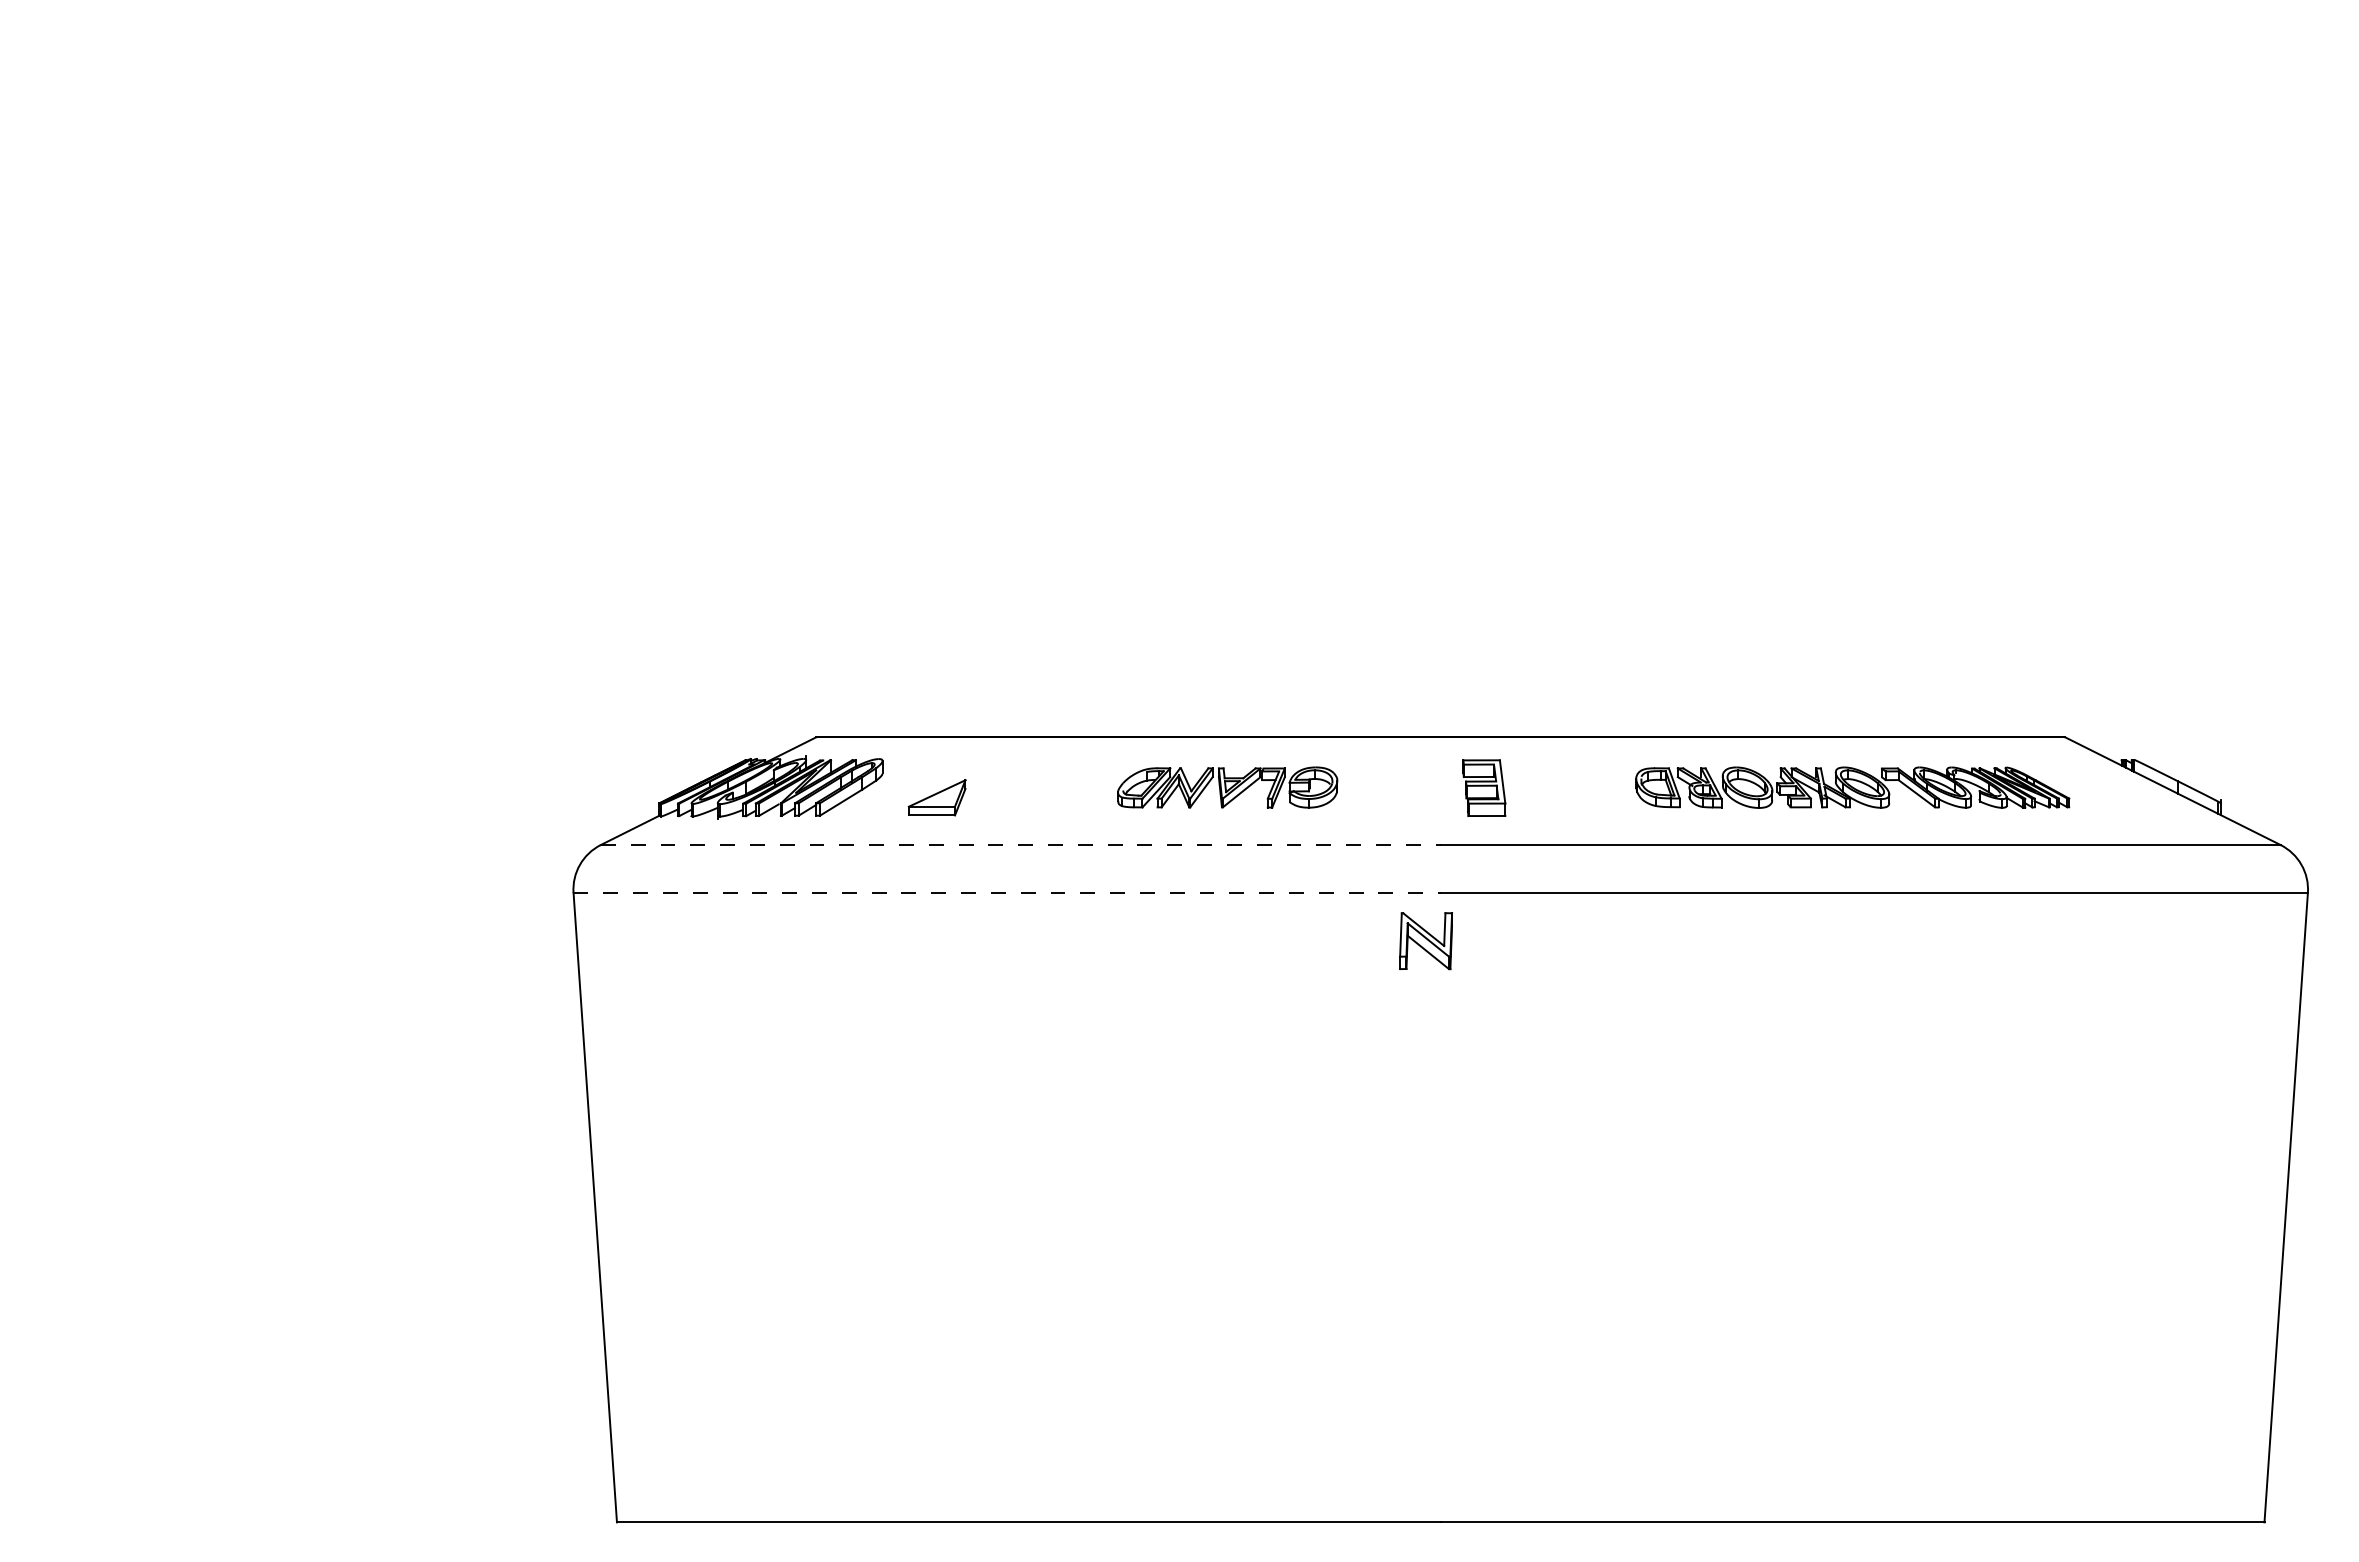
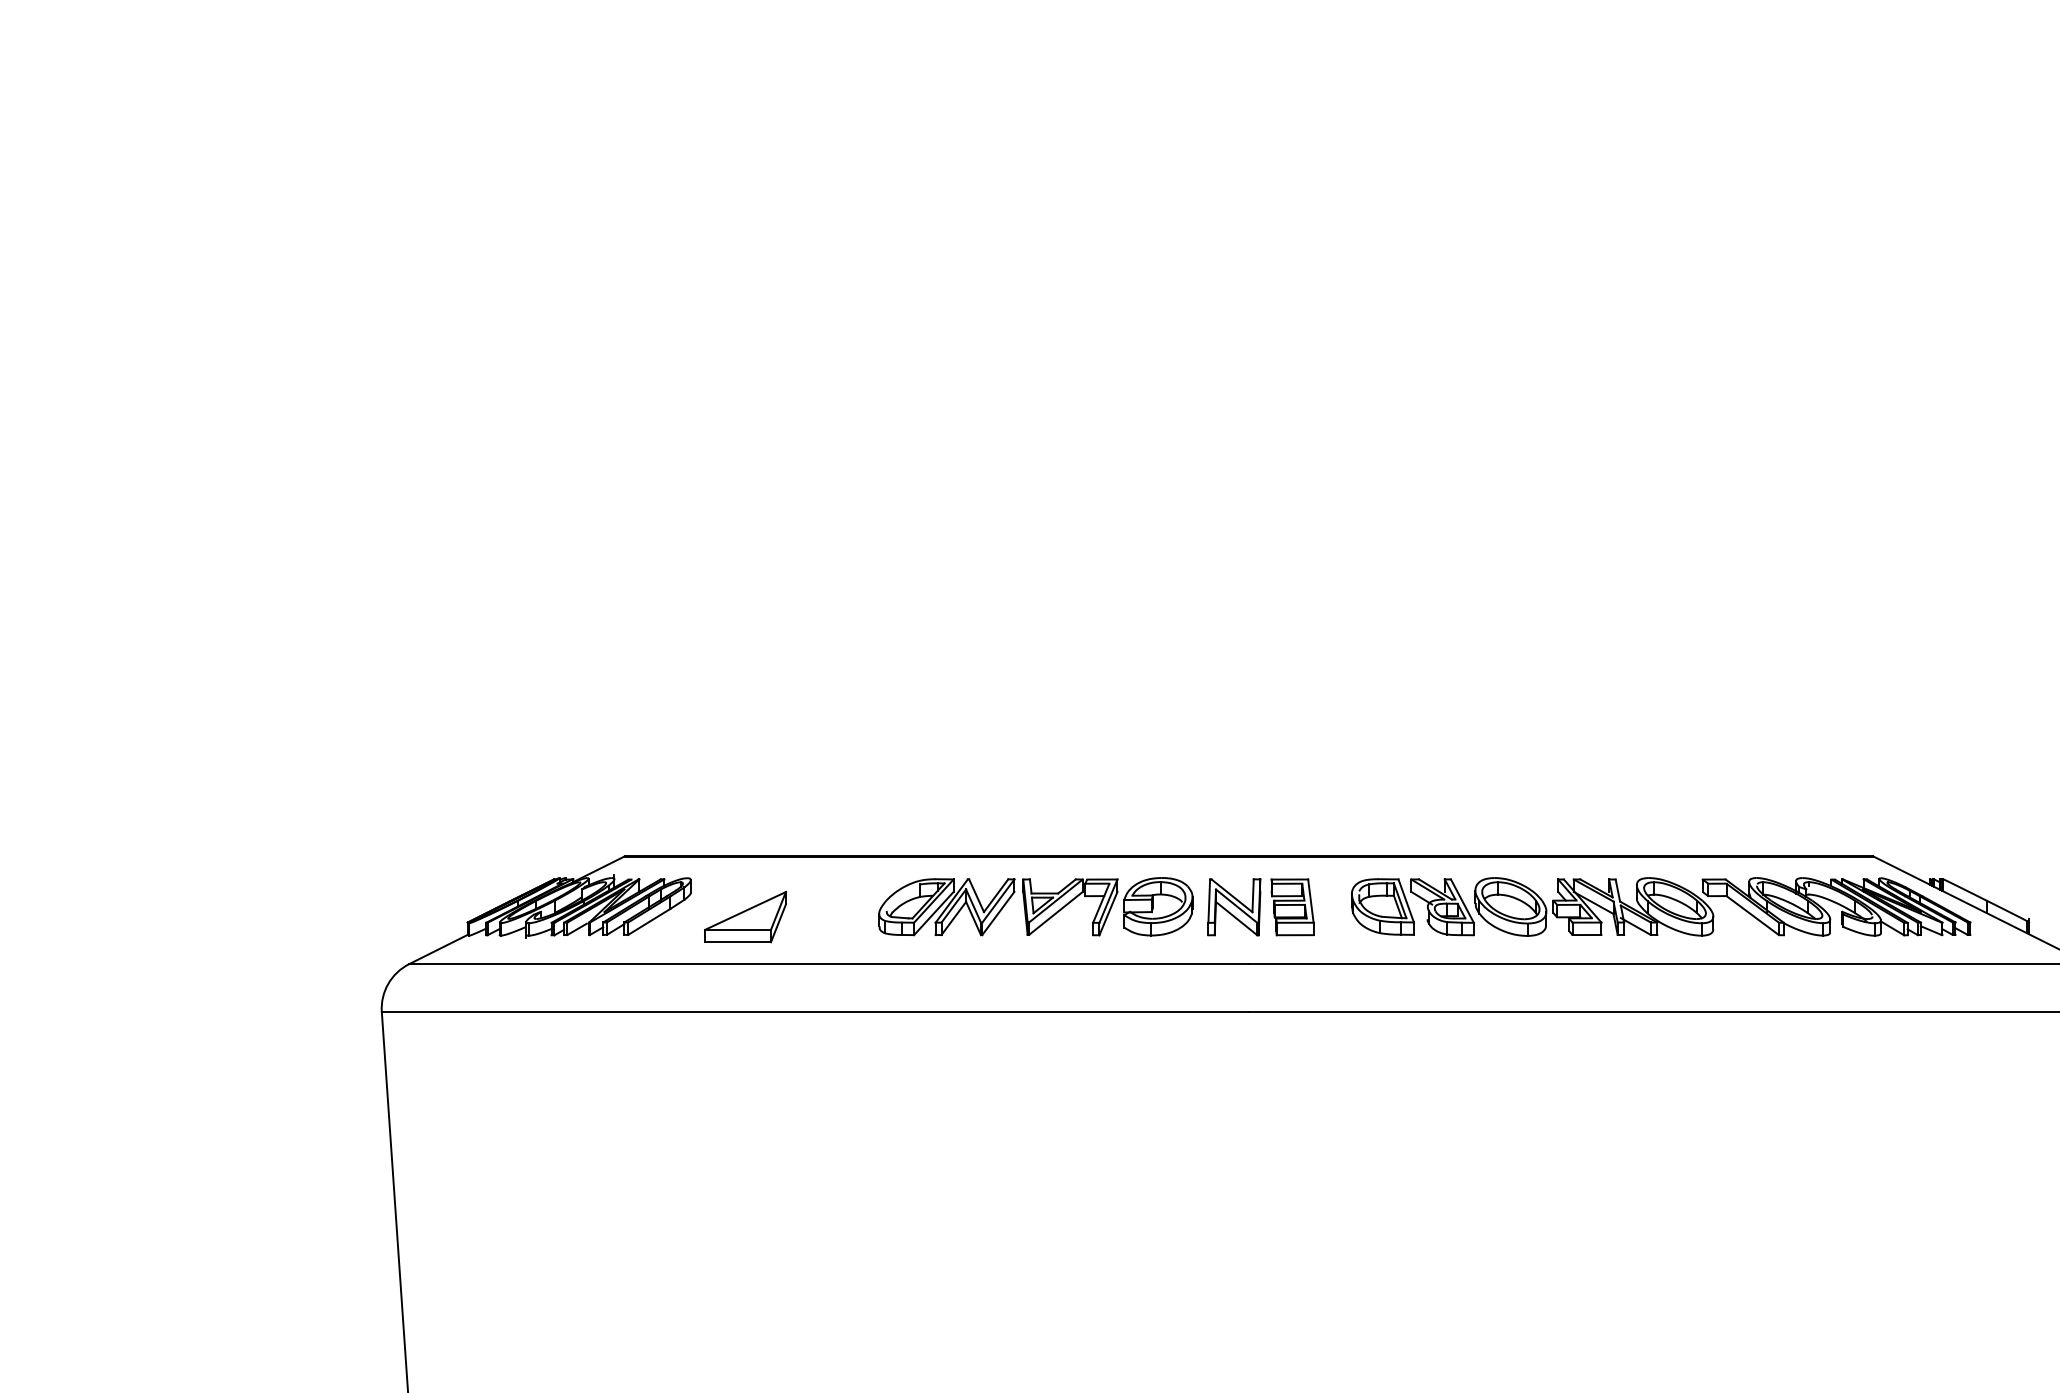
part: (1227, 787) -> (1035, 906), size x1.43
part: (1852, 787) -> (1660, 906), size x1.43
part: (936, 797) -> (744, 916), size x1.43
line: (1020, 844) -> (828, 963), dashed -> solid
line: (1007, 892) -> (815, 1011), dashed -> solid
part: (1425, 941) -> (1233, 907), moved

